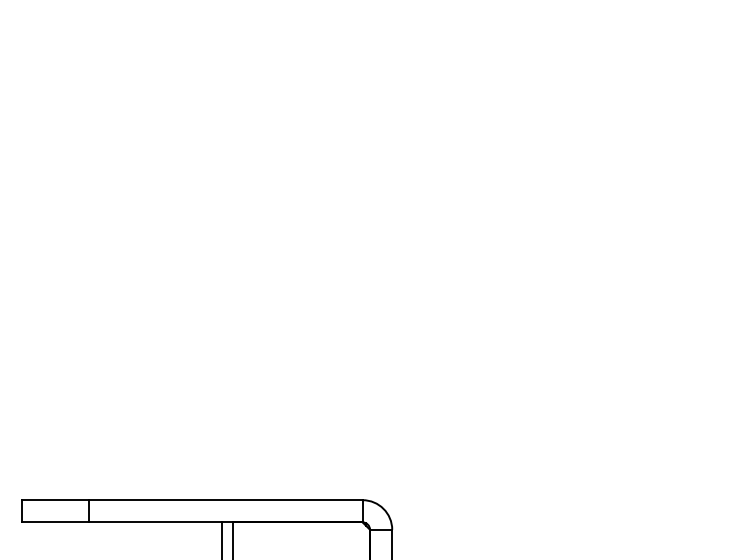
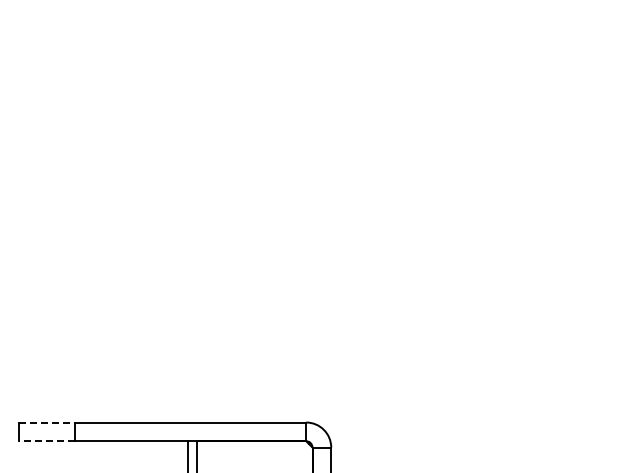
line: (56, 500) -> (47, 422), solid -> dashed
line: (55, 522) -> (46, 441), solid -> dashed

